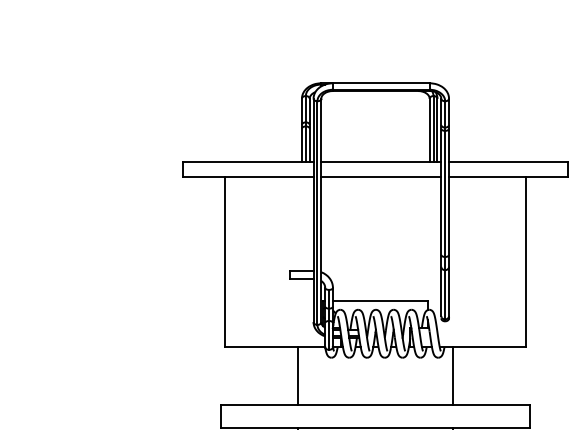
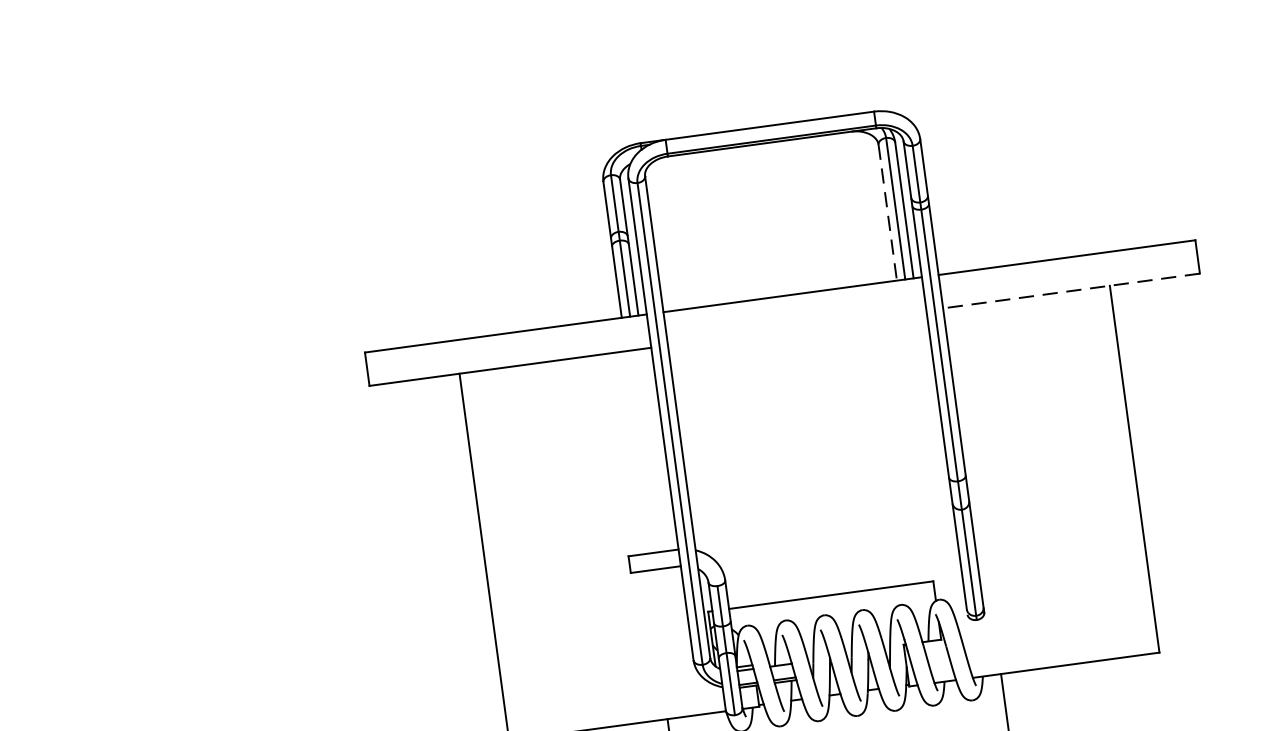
line: (429, 130) -> (887, 213), solid -> dashed
line: (381, 177) -> (797, 328), removed
line: (508, 177) -> (1071, 291), solid -> dashed

